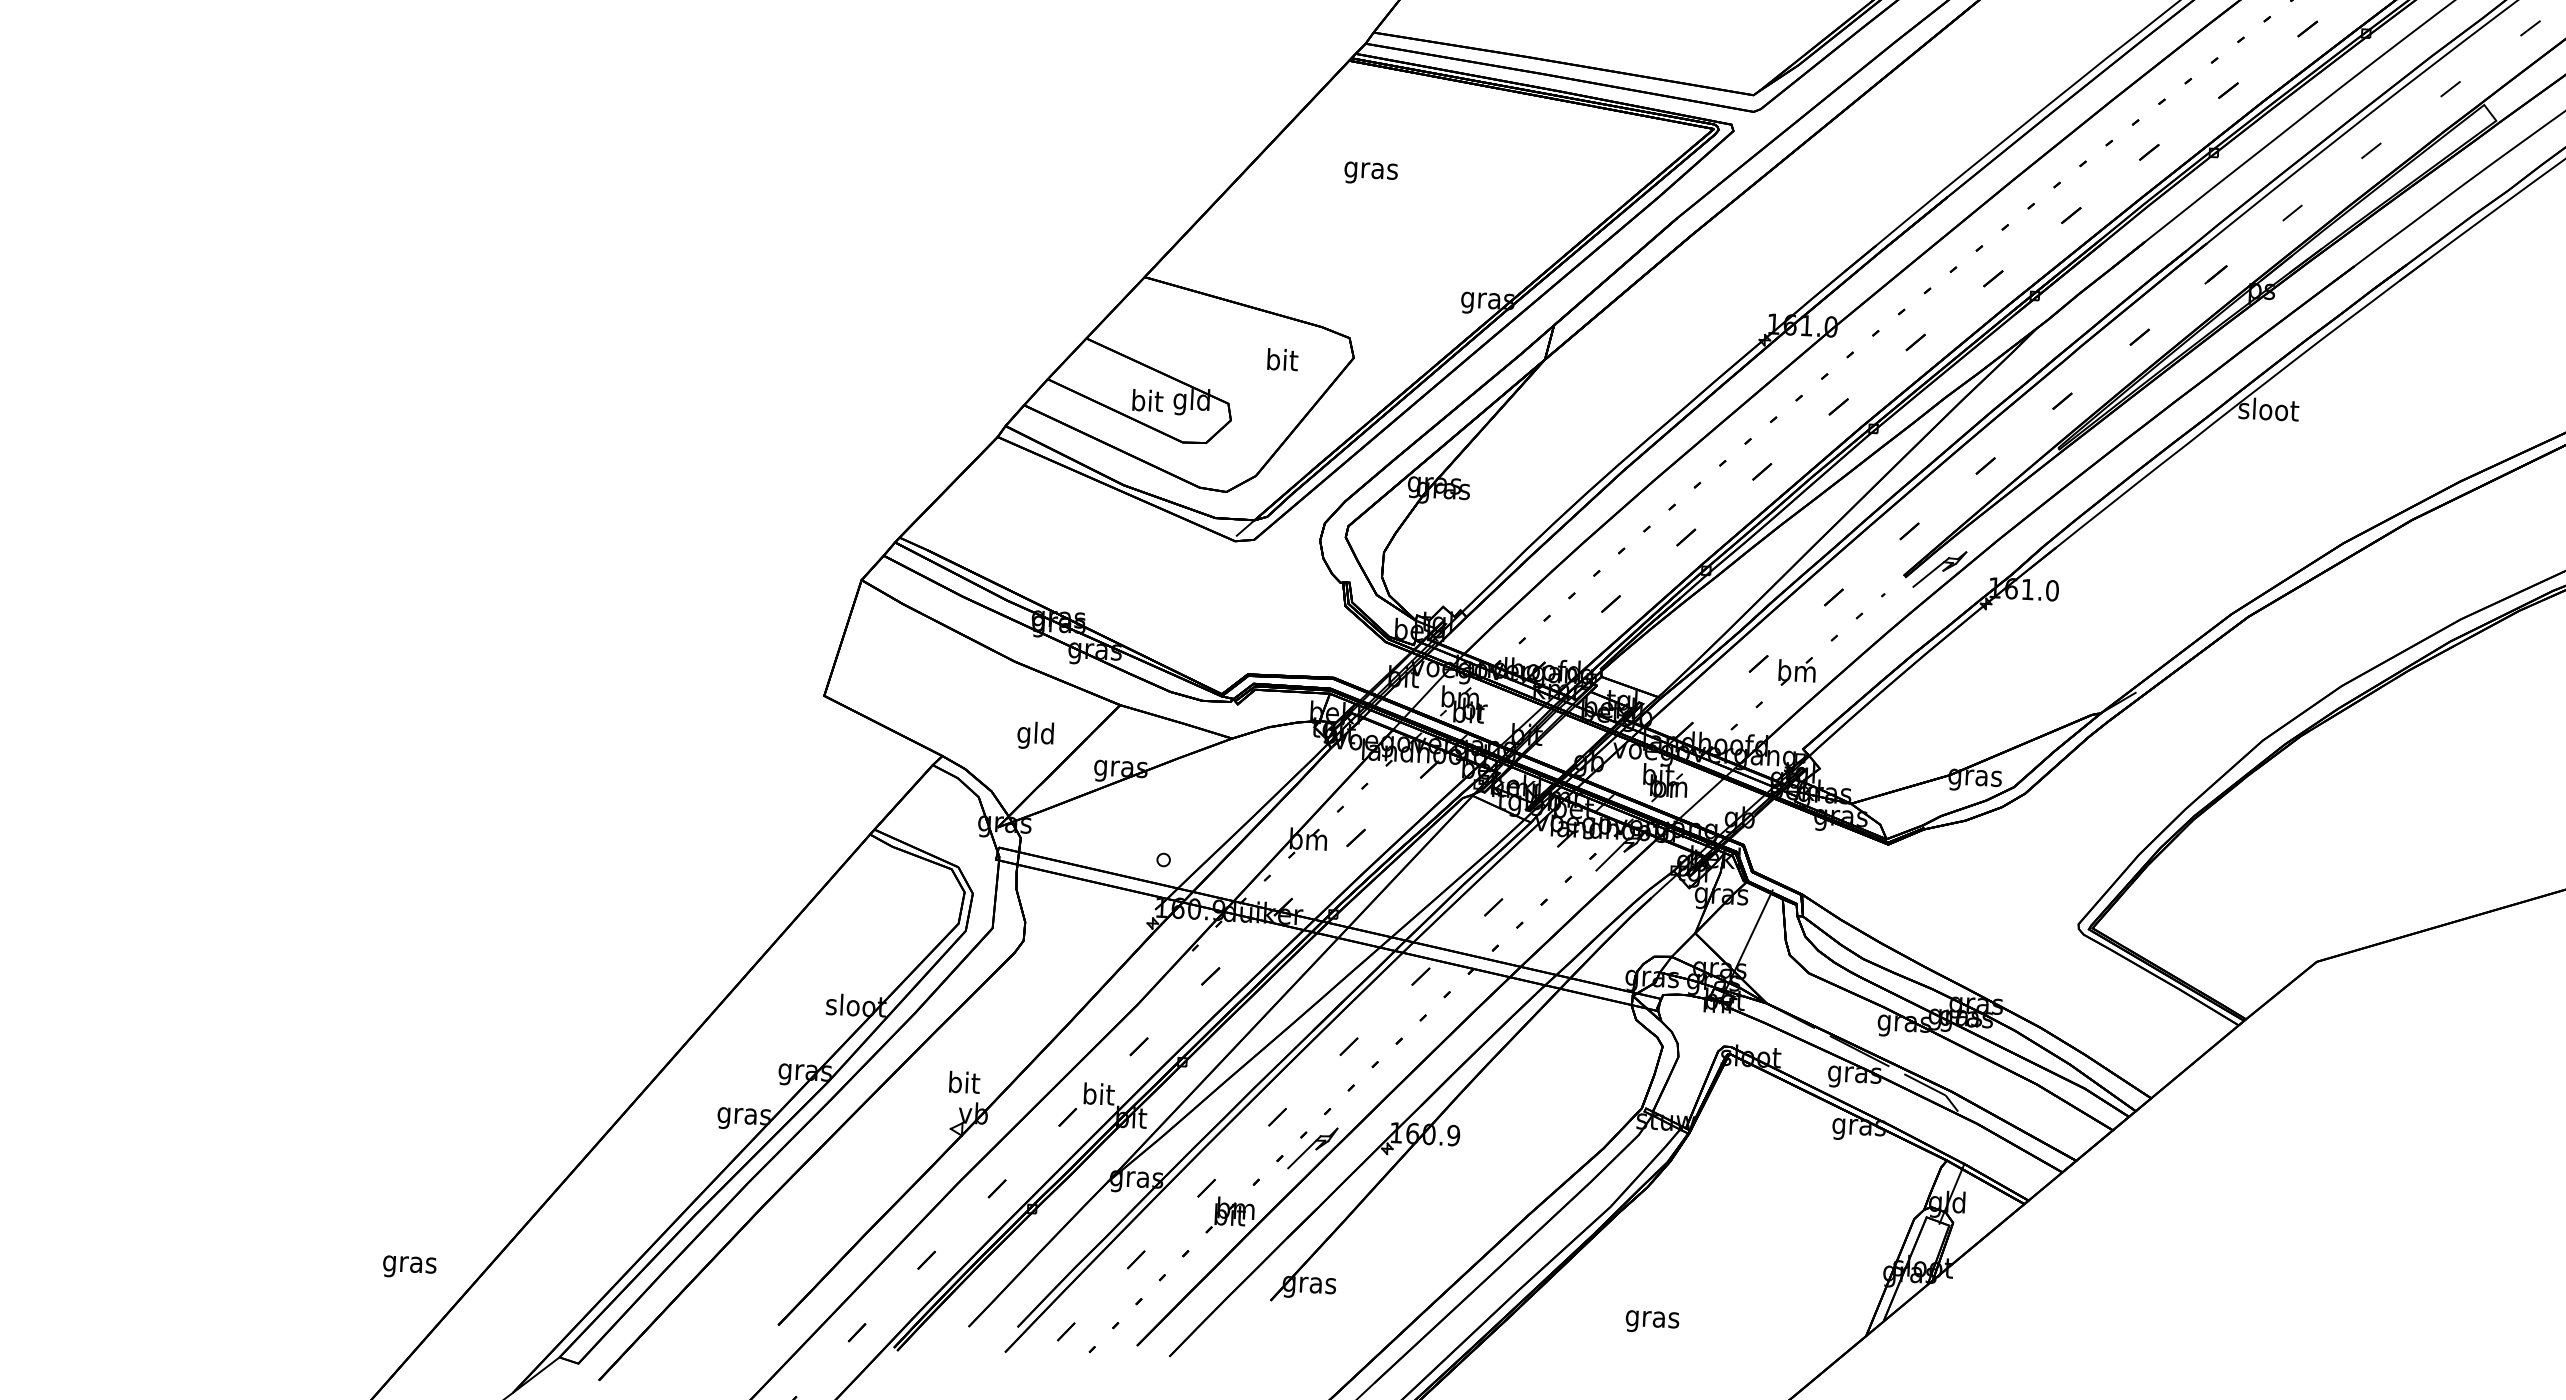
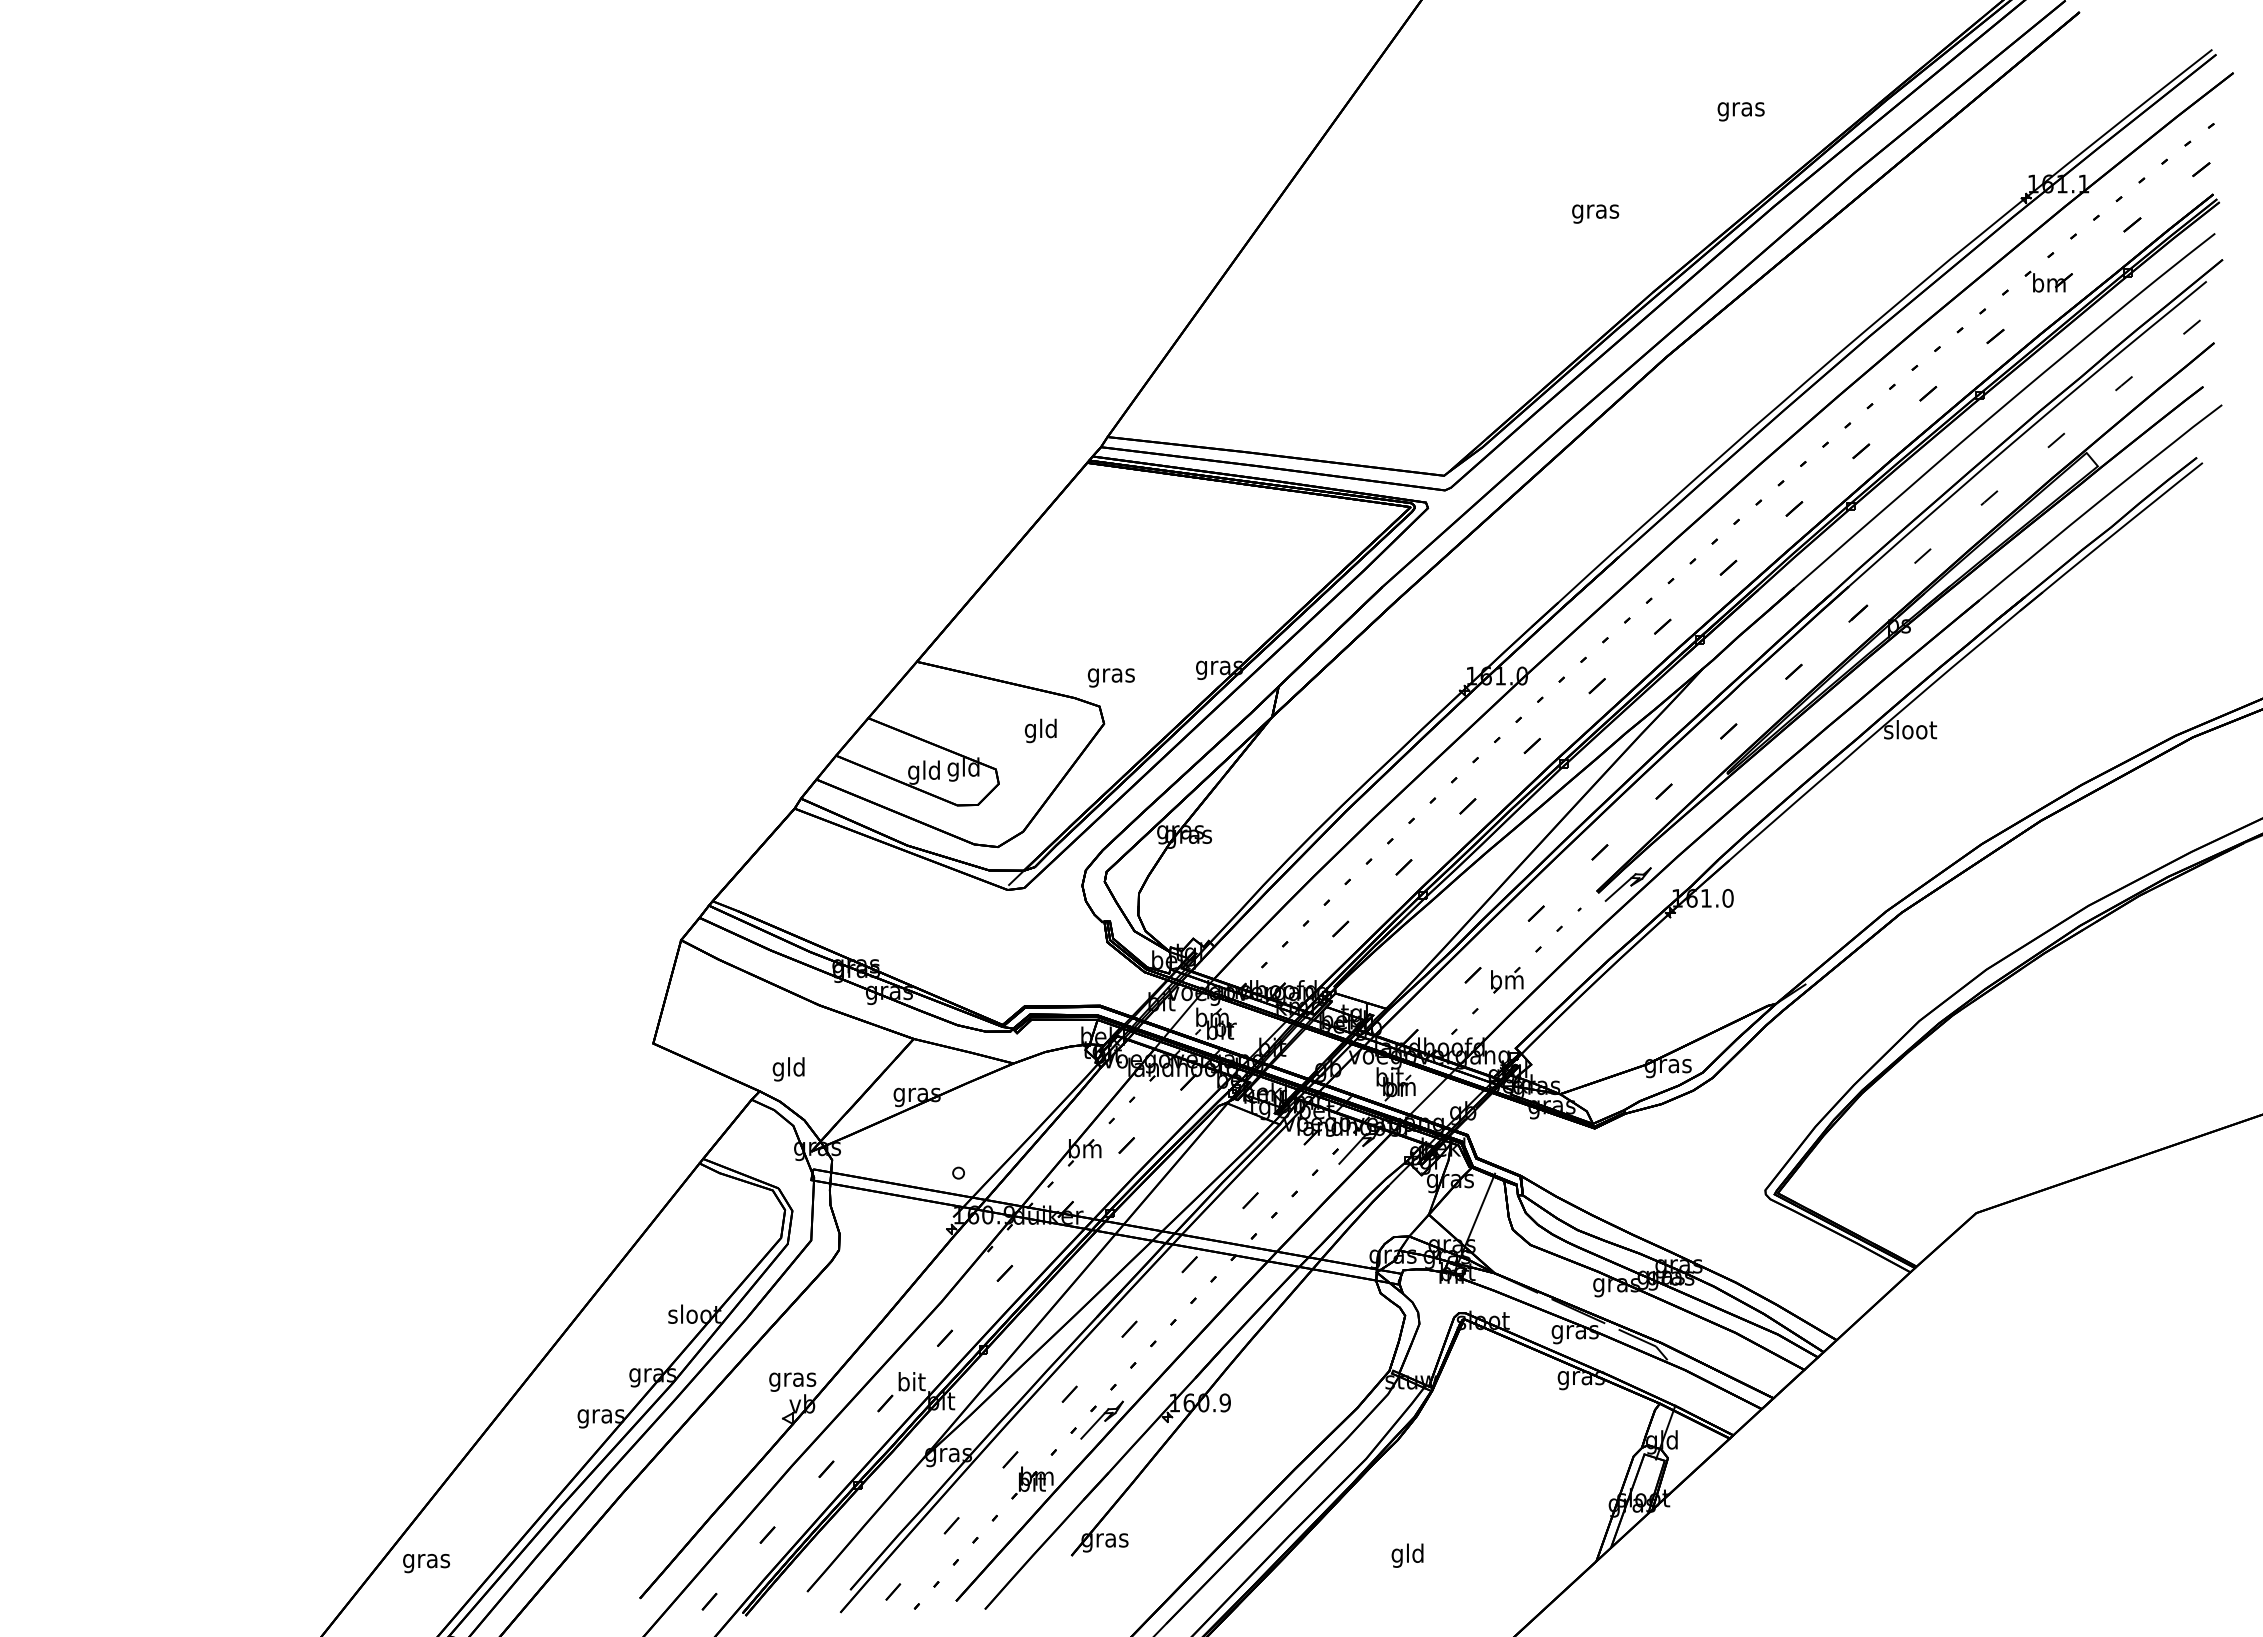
text: (1370, 172) -> (1110, 677), moved
text: (1281, 362) -> (1040, 730), bit -> gld
text: (1146, 403) -> (923, 772), bit -> gld
text: (1035, 735) -> (788, 1069), moved
text: (963, 1085) -> (792, 1379), bit -> gras
text: (409, 1267) -> (426, 1563), moved
text: (1652, 1318) -> (1407, 1555), gras -> gld

